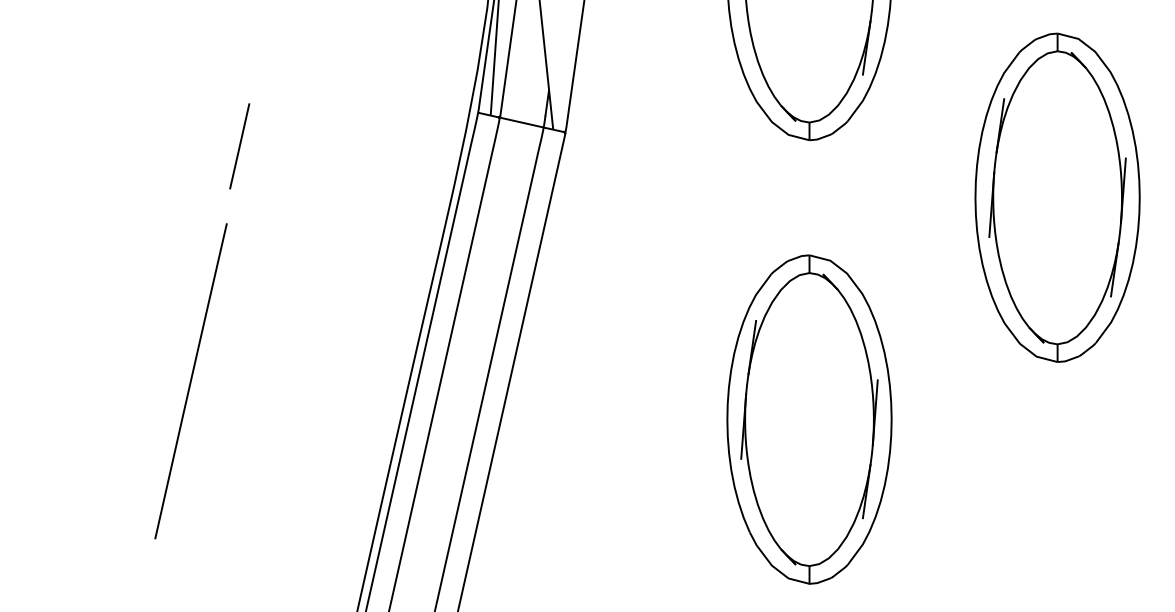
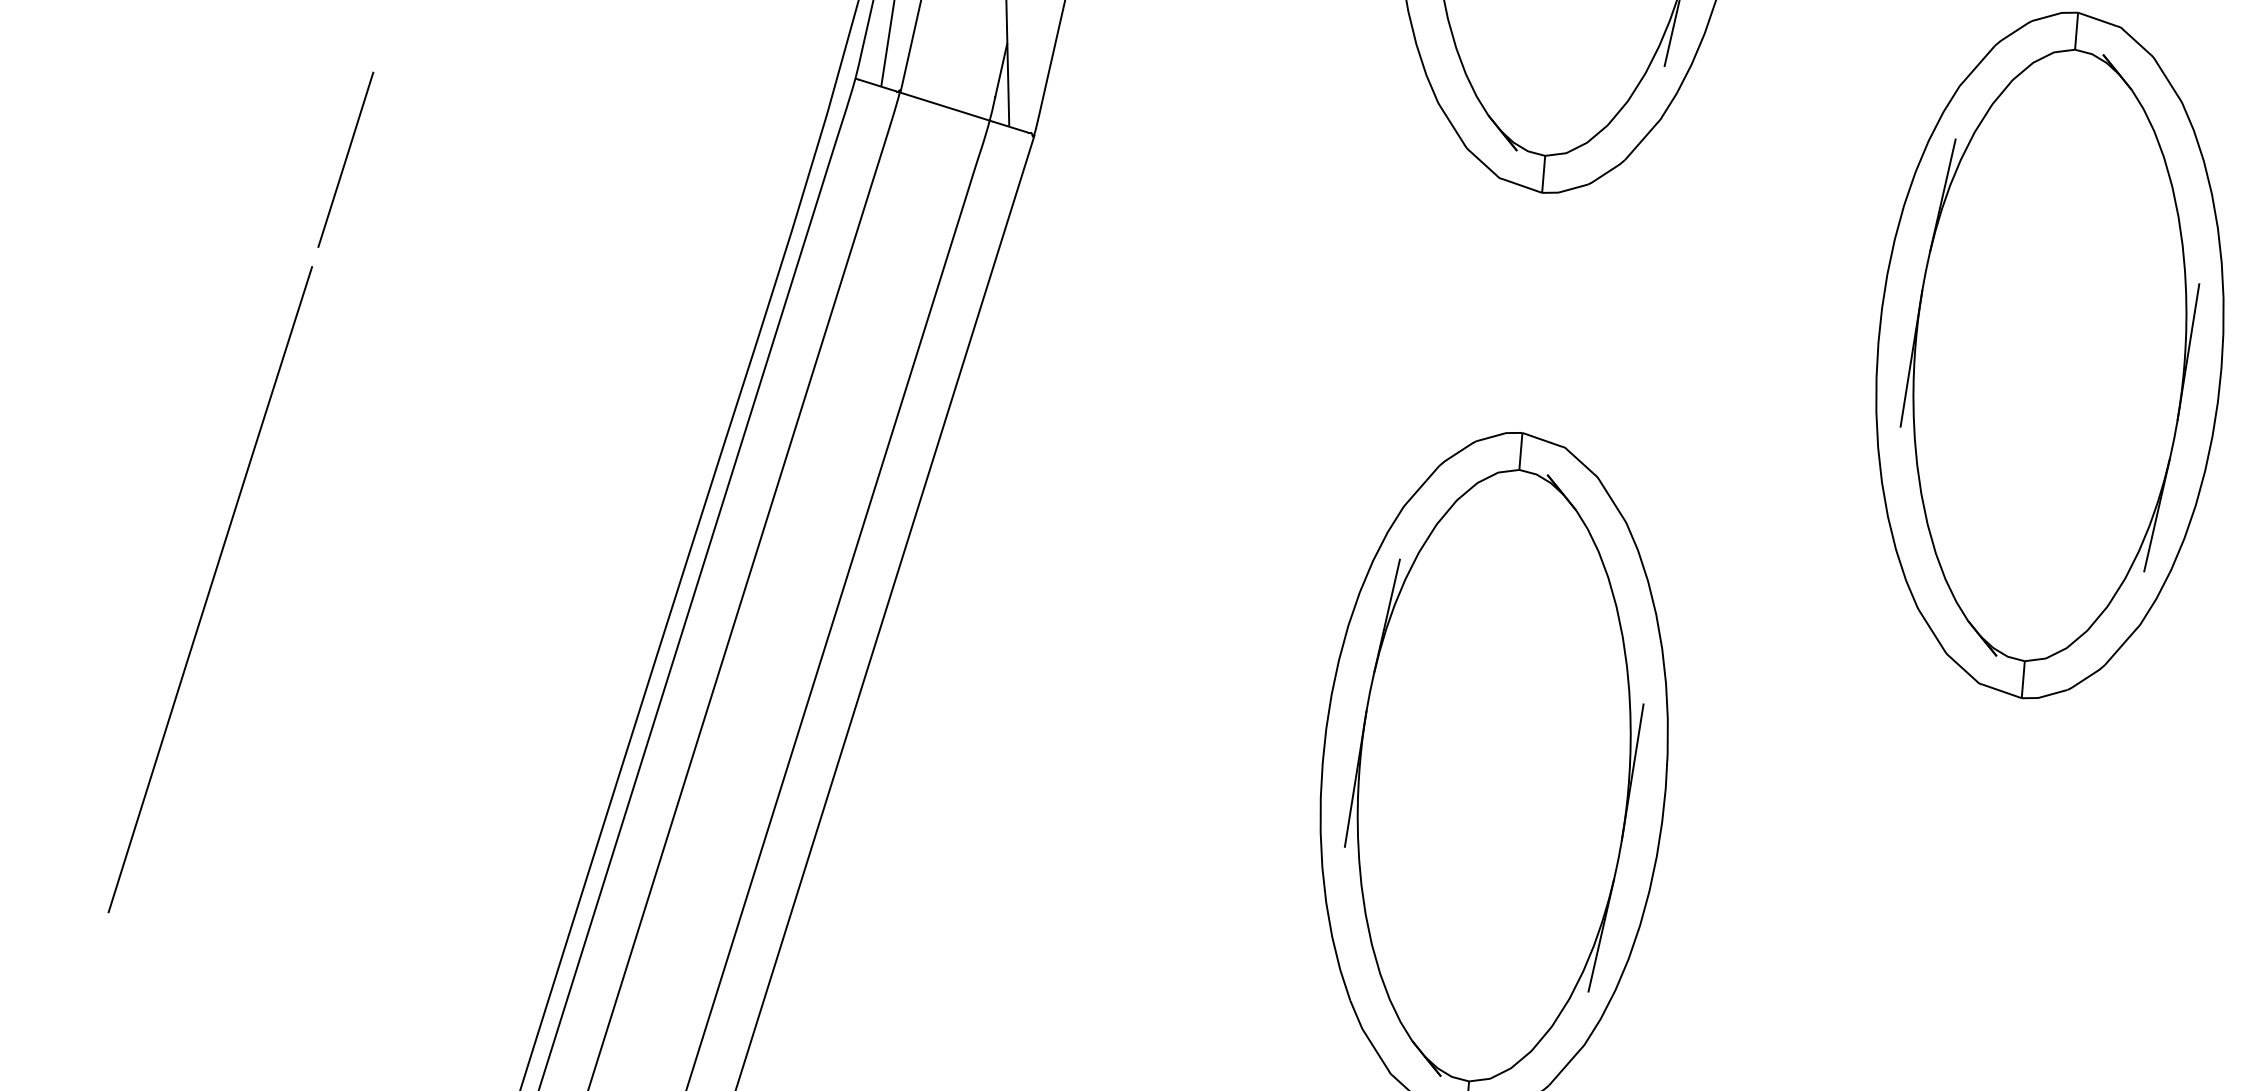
line: (239, 146) -> (345, 160), moved

